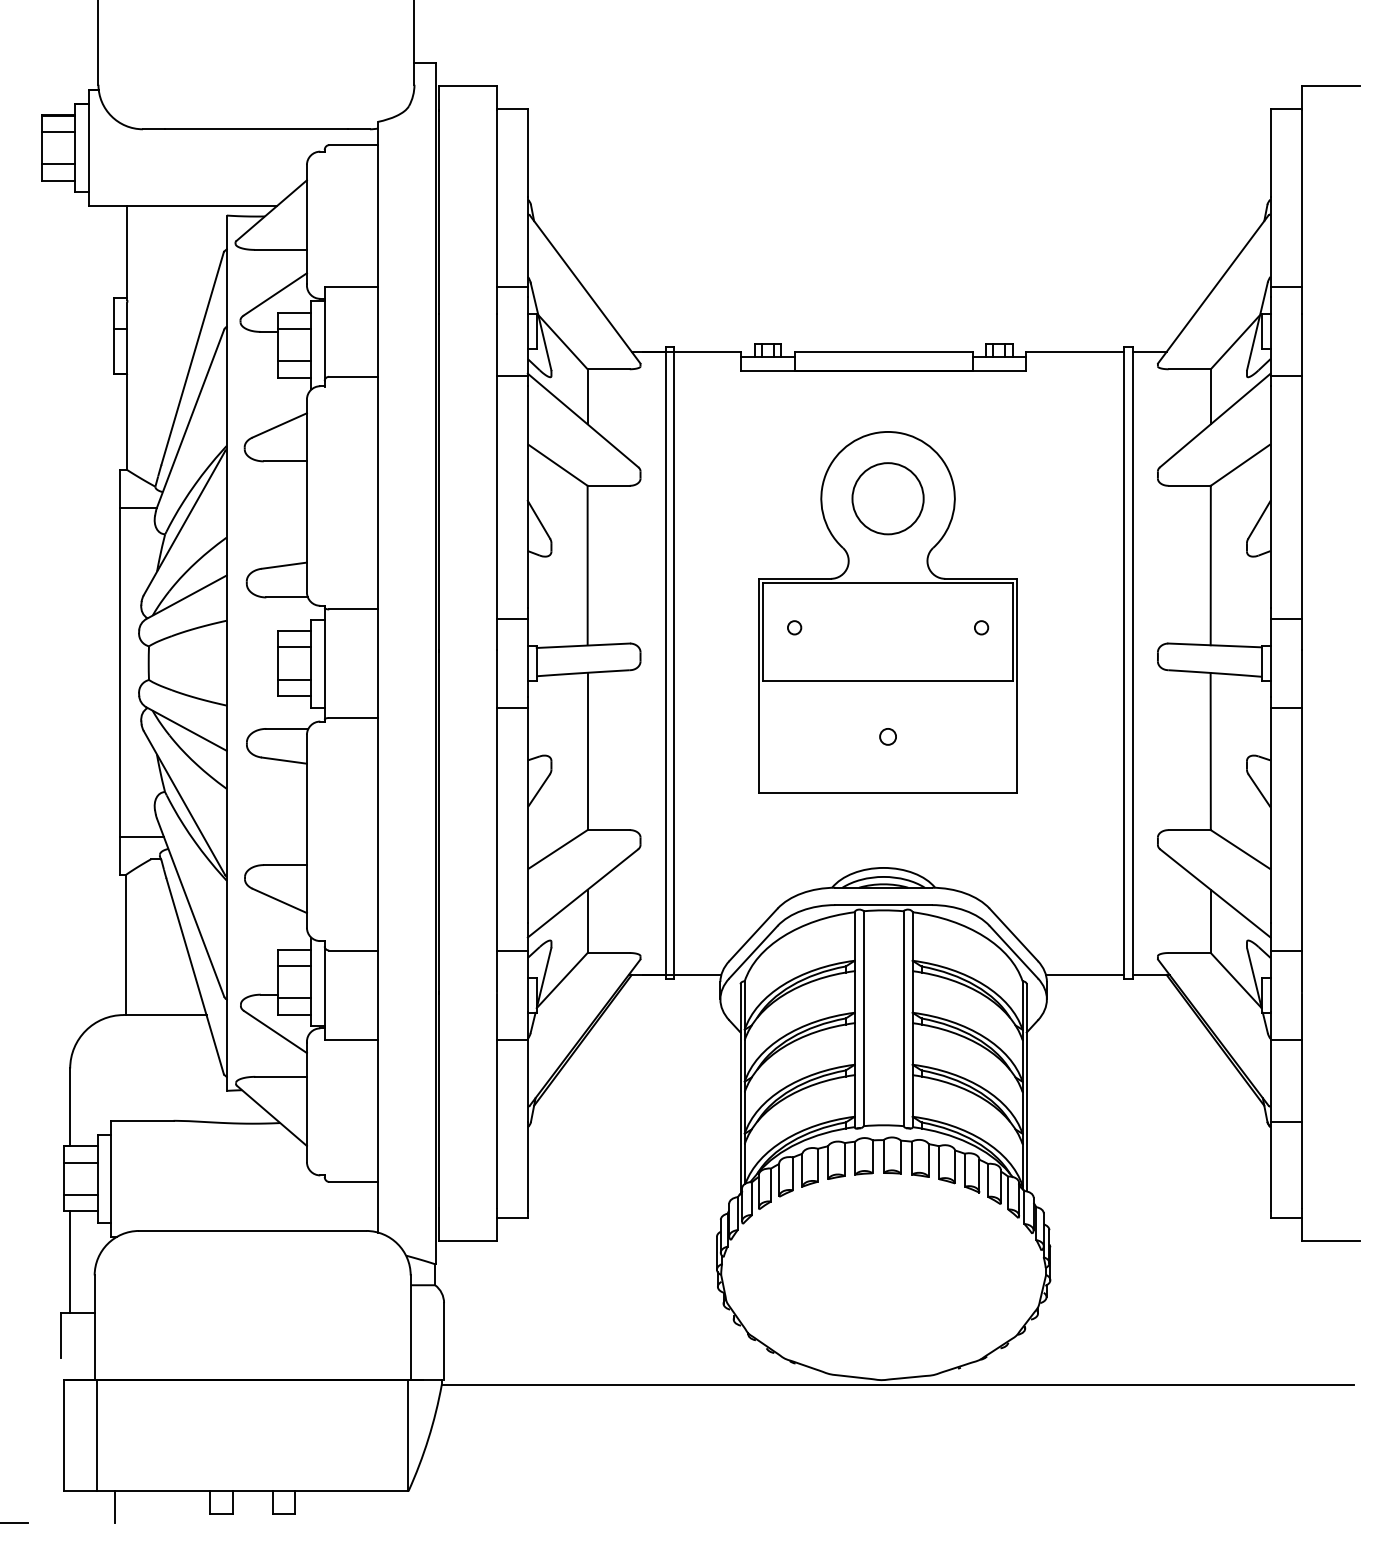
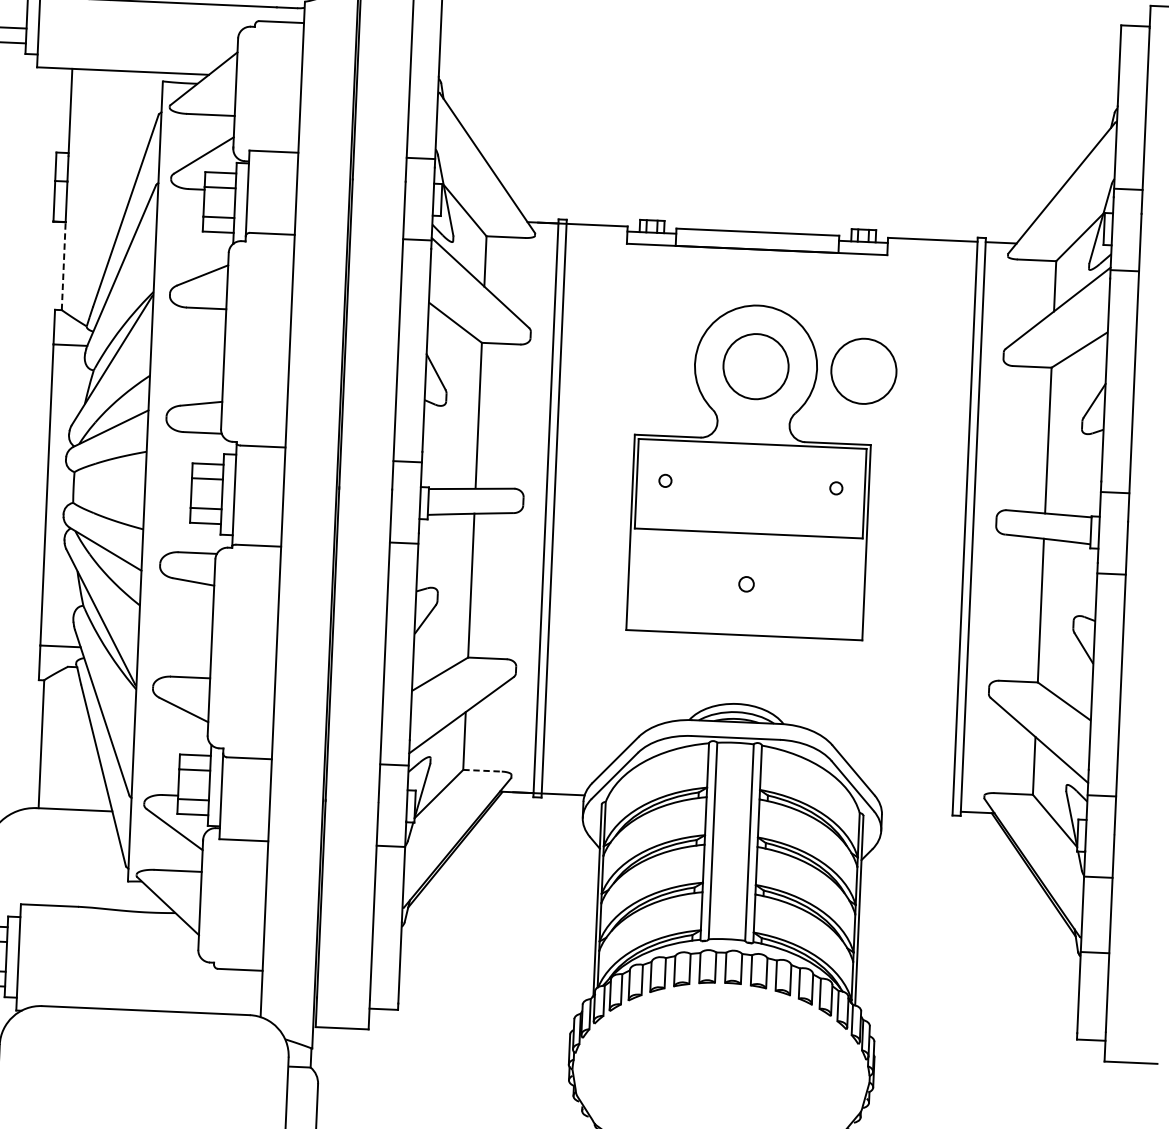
line: (127, 421) -> (63, 265), solid -> dashed
circle: (1005, 498) -> (863, 371), added
line: (609, 953) -> (483, 771), solid -> dashed
line: (1084, 975) -> (916, 810), removed

